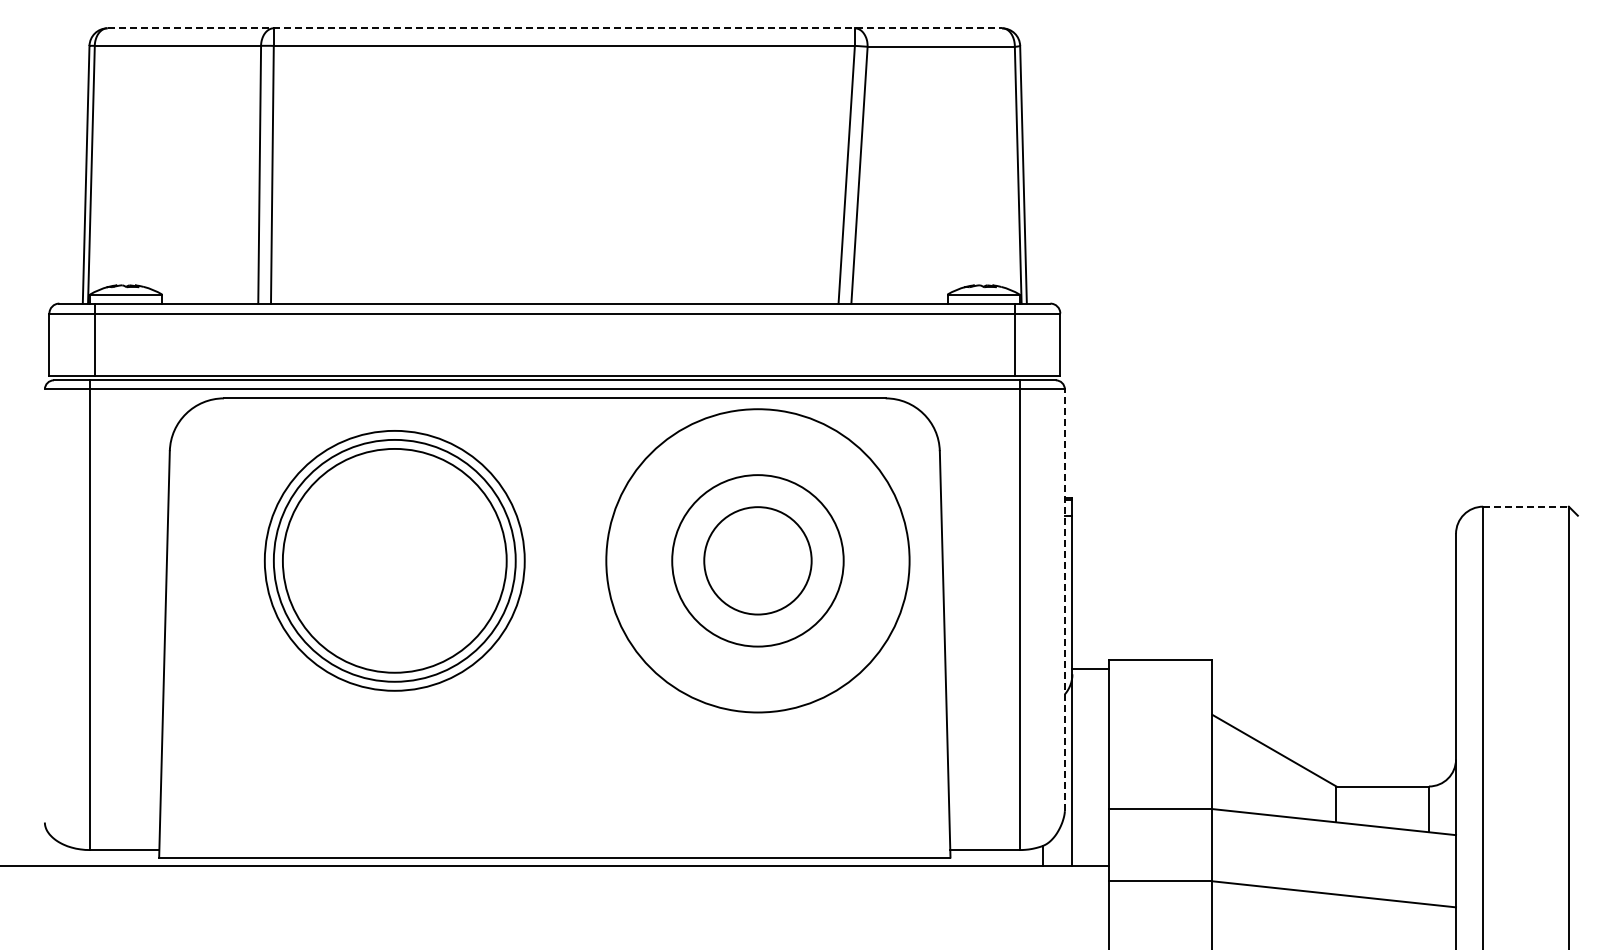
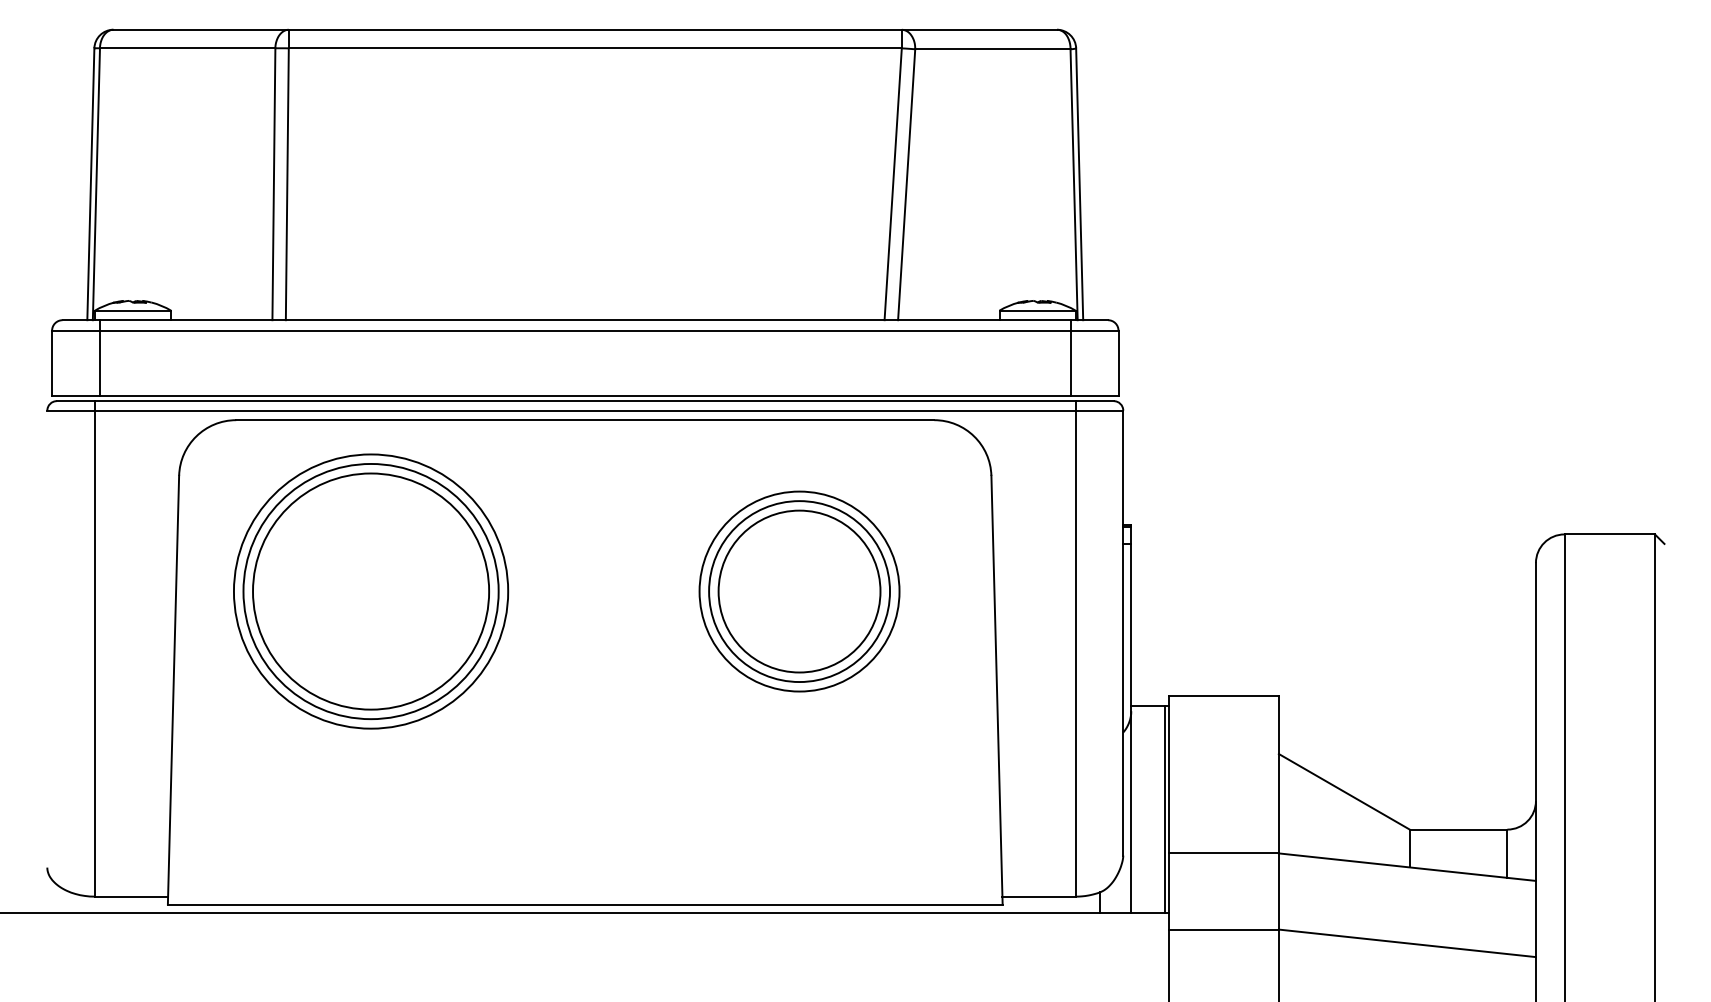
line: (555, 28) -> (585, 29), dashed -> solid
line: (1525, 506) -> (1609, 534), dashed -> solid
part: (394, 560) -> (370, 591), moved
circle: (757, 560) -> (799, 591), size x0.62
circle: (757, 560) -> (799, 591), size x1.43
line: (1064, 600) -> (1122, 633), dashed -> solid
line: (1104, 767) -> (1165, 809), added

